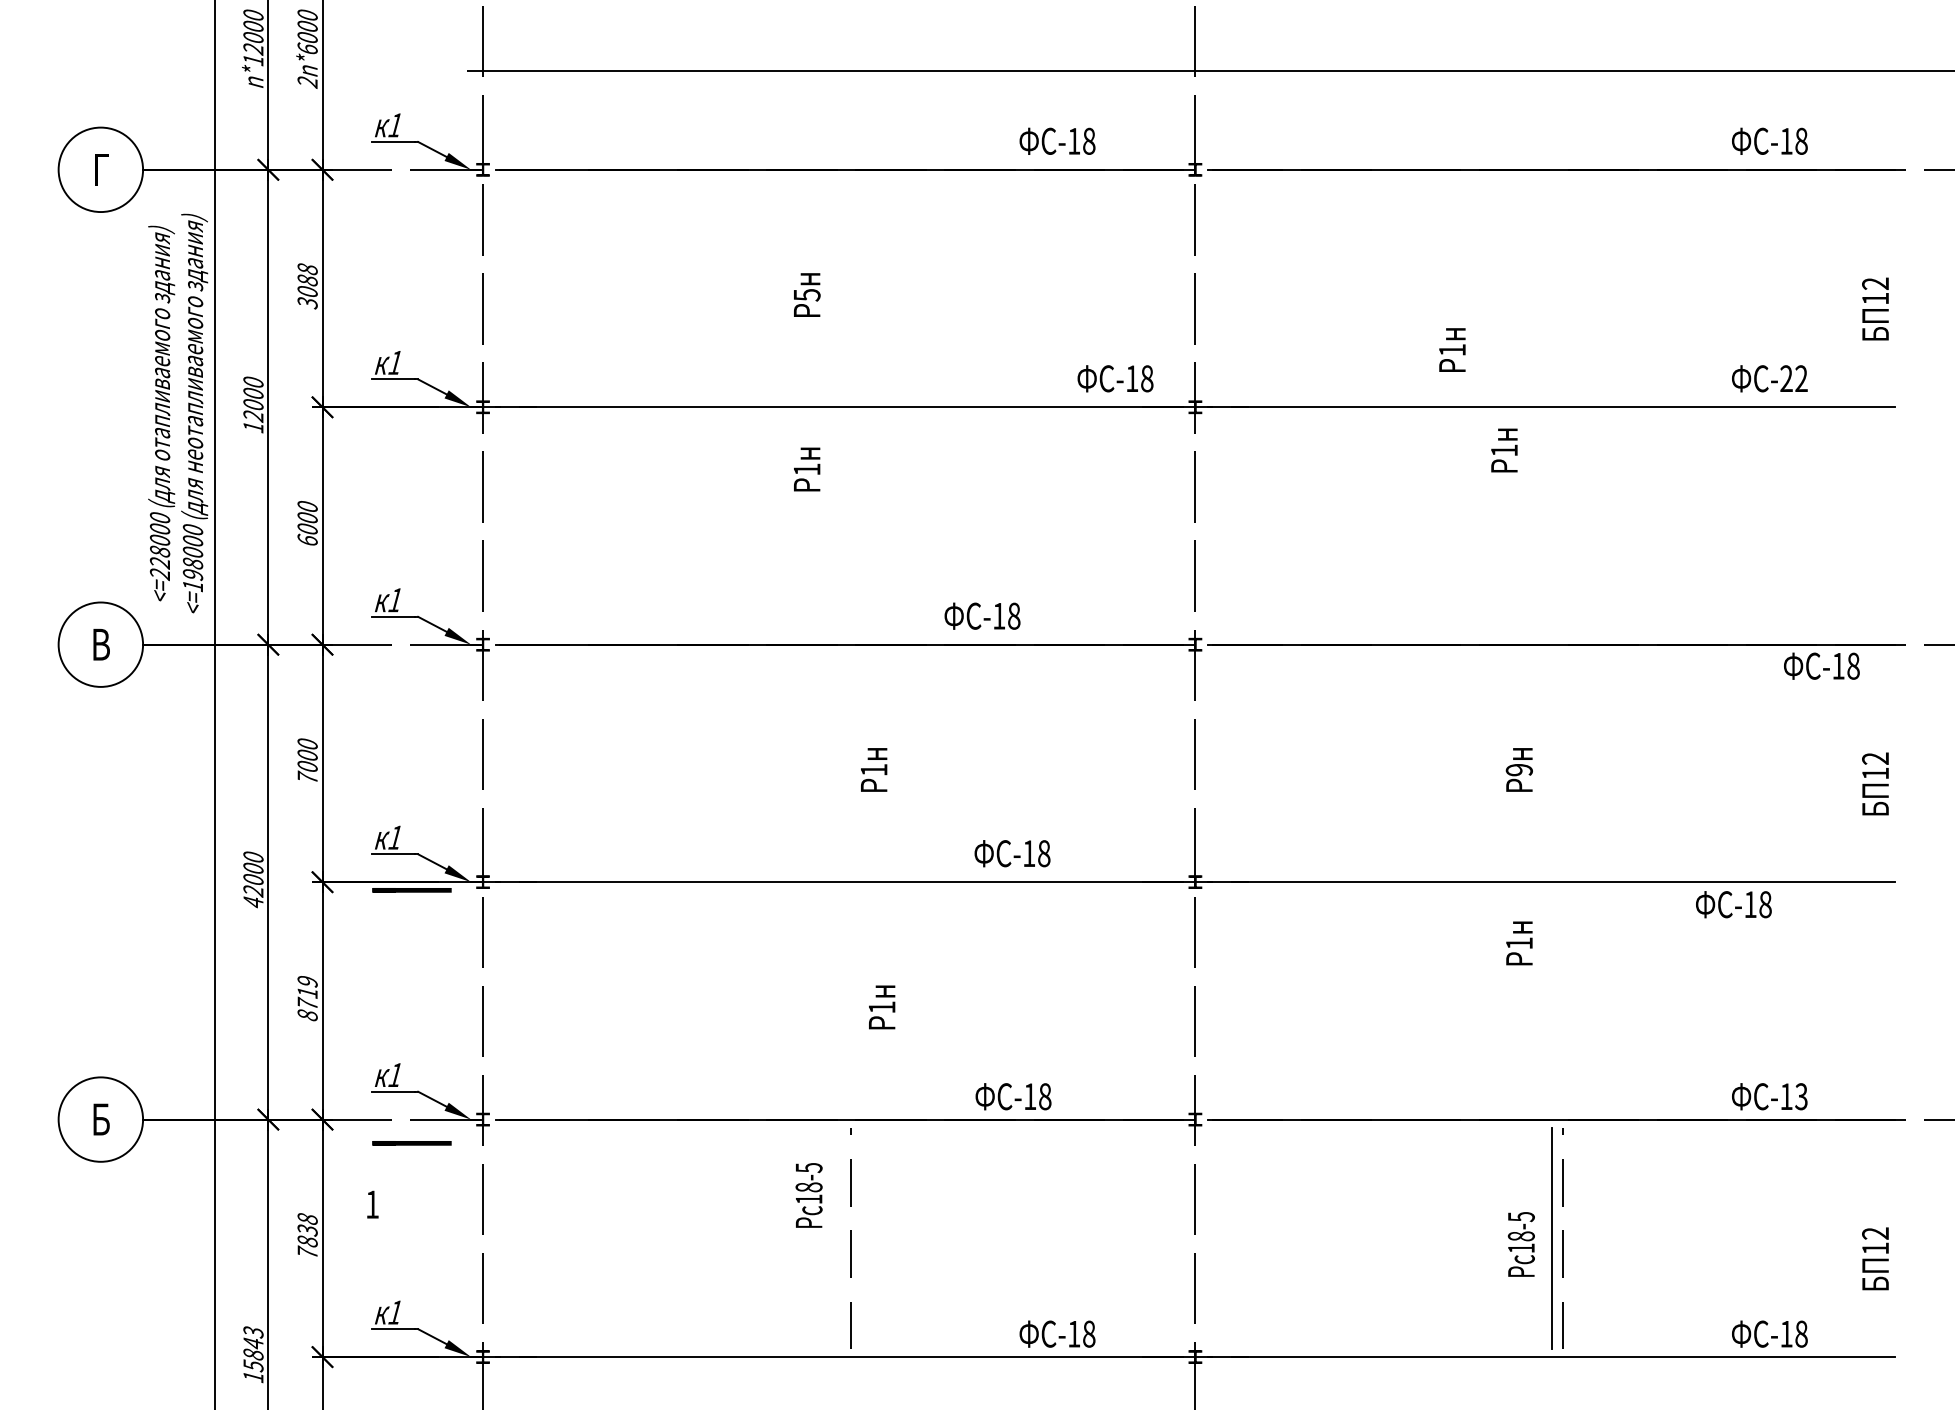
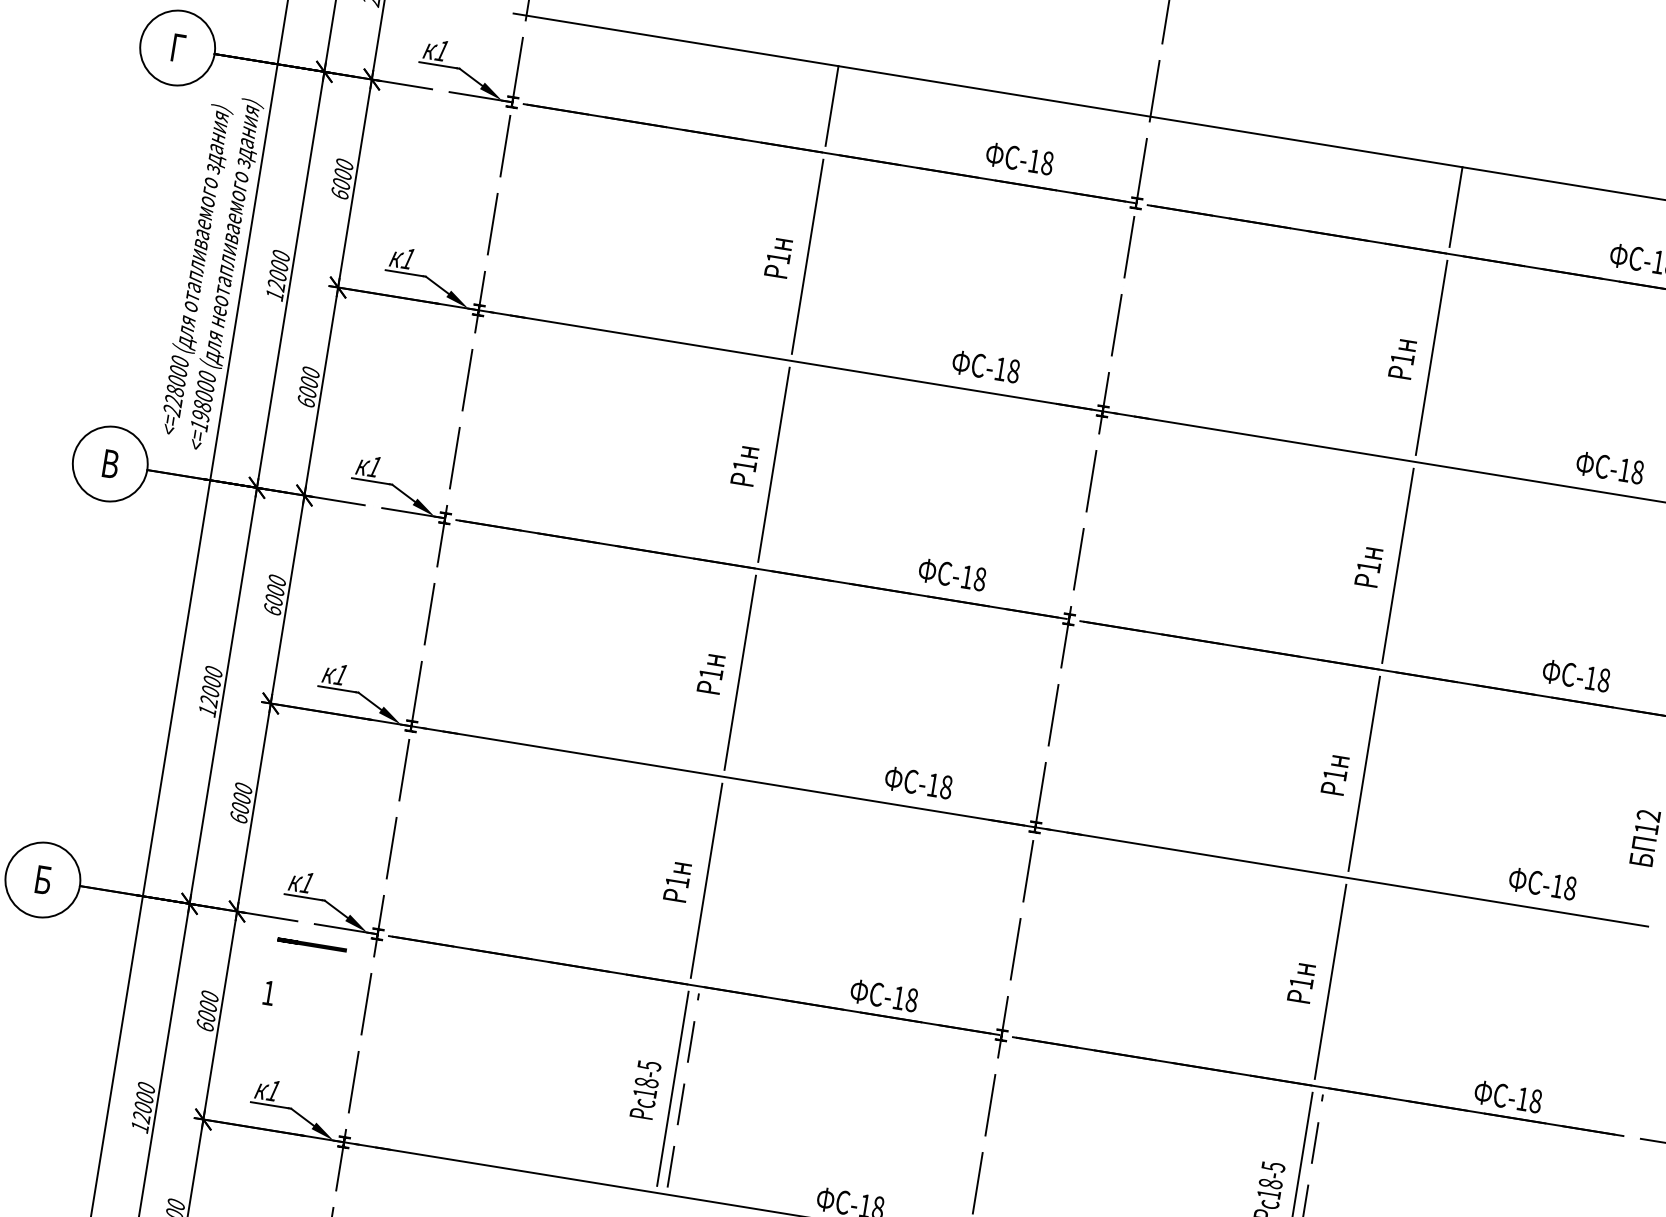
line: (839, 115) -> (832, 105), added
line: (1551, 115) -> (1456, 206), added
text: (307, 286) -> (342, 179), 3088 -> 6000
line: (839, 288) -> (807, 256), added
line: (1551, 288) -> (1431, 357), added
text: (807, 295) -> (778, 258), 5 -> 1
text: (1452, 349) -> (1402, 358), moved
text: (1115, 378) -> (986, 366), moved
text: (1793, 378) -> (1630, 471), -22 -> -18
text: (1504, 450) -> (1368, 567), moved
text: (807, 469) -> (745, 466), moved
line: (839, 525) -> (774, 464), added
line: (1551, 525) -> (1397, 565), added
text: (982, 615) -> (952, 574), moved
text: (1821, 665) -> (1576, 675), moved
line: (839, 763) -> (740, 672), added
line: (1551, 763) -> (1364, 773), added
text: (874, 769) -> (711, 673), moved
text: (1518, 770) -> (1334, 775), 9 -> 1
text: (307, 776) -> (272, 608), 7000 -> 6000
text: (1012, 853) -> (918, 782), moved
line: (411, 890) -> (347, 723), removed
text: (253, 902) -> (207, 711), 42000 -> 12000
text: (1733, 904) -> (1542, 883), moved
text: (1519, 943) -> (1301, 983), moved
text: (307, 998) -> (241, 803), 8719 -> 6000
line: (839, 1000) -> (706, 880), added
line: (1551, 1000) -> (1330, 981), added
text: (882, 1007) -> (677, 882), moved
text: (1013, 1096) -> (884, 995), moved
text: (1801, 1096) -> (1535, 1101), -13 -> -18
text: (808, 1195) -> (645, 1089), moved
text: (307, 1235) -> (207, 1010), 7838 -> 6000
line: (839, 1238) -> (673, 1089), added
text: (253, 1349) -> (144, 1103), 15843 -> 12000

